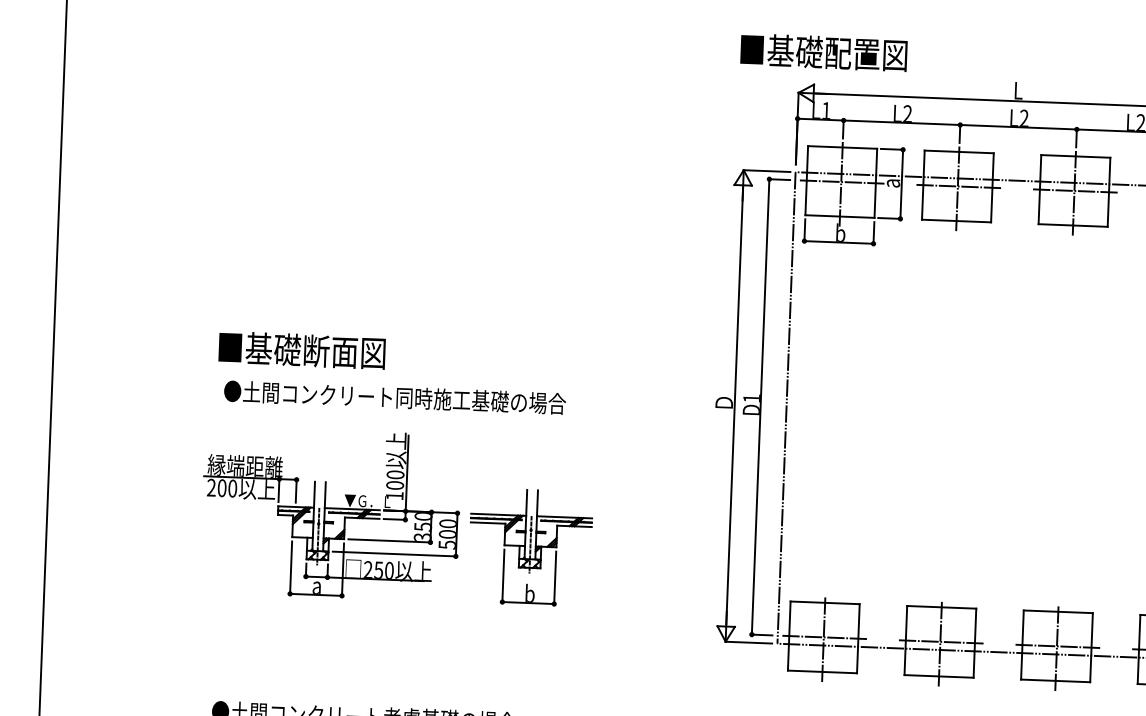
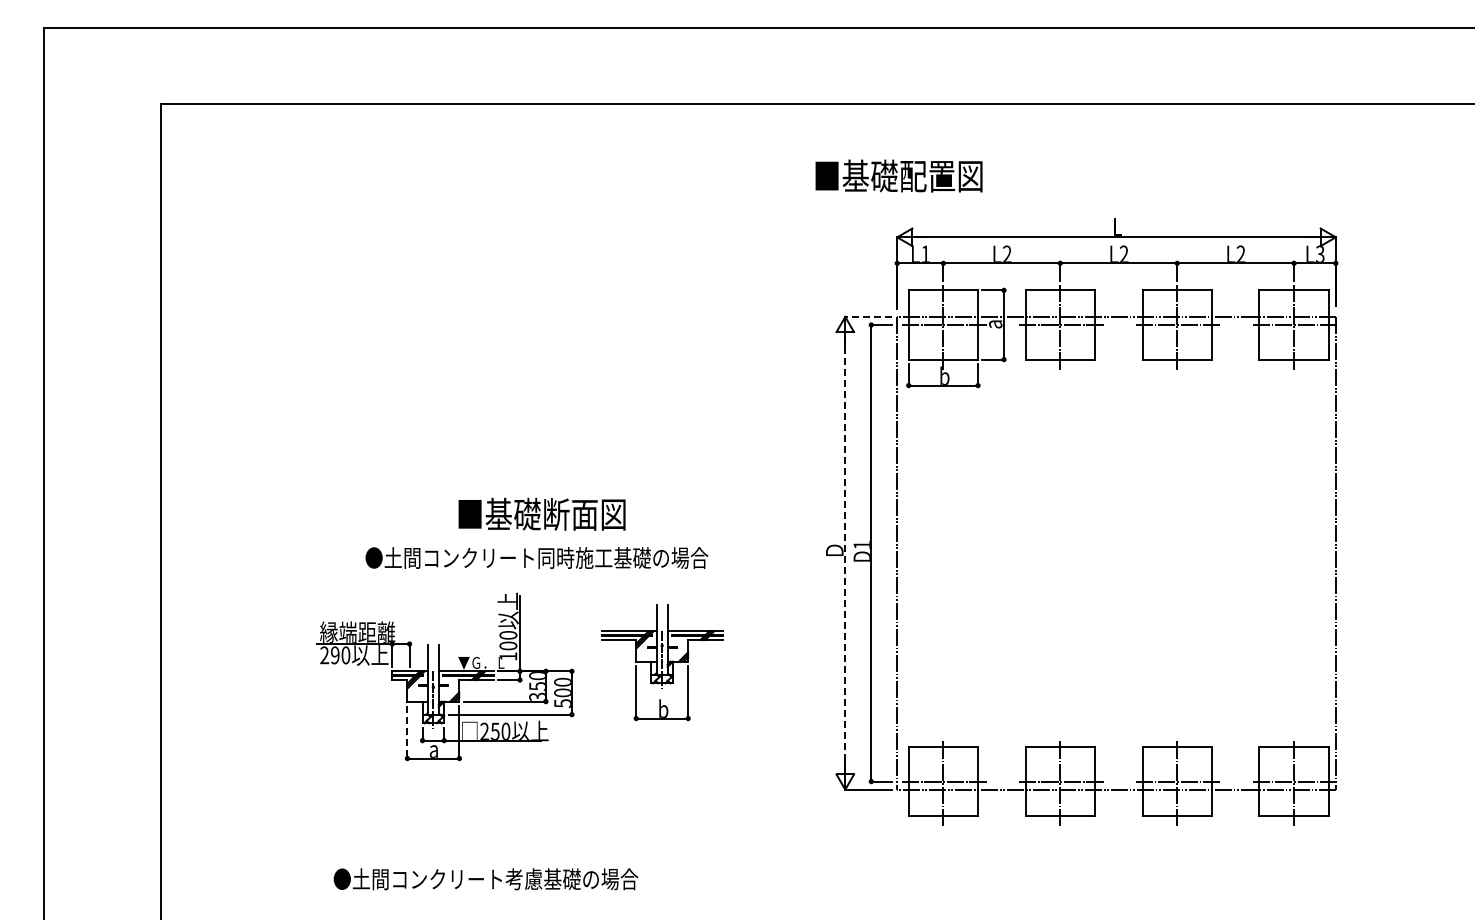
text: (823, 51) -> (898, 175), moved
line: (766, 170) -> (868, 316), solid -> dashed
text: (301, 349) -> (541, 513), moved
text: (394, 397) -> (536, 557), moved
line: (734, 406) -> (845, 553), solid -> dashed
text: (222, 488) -> (335, 655), 200 -> 290
part: (530, 547) -> (662, 662), moved
line: (291, 567) -> (407, 732), solid -> dashed

